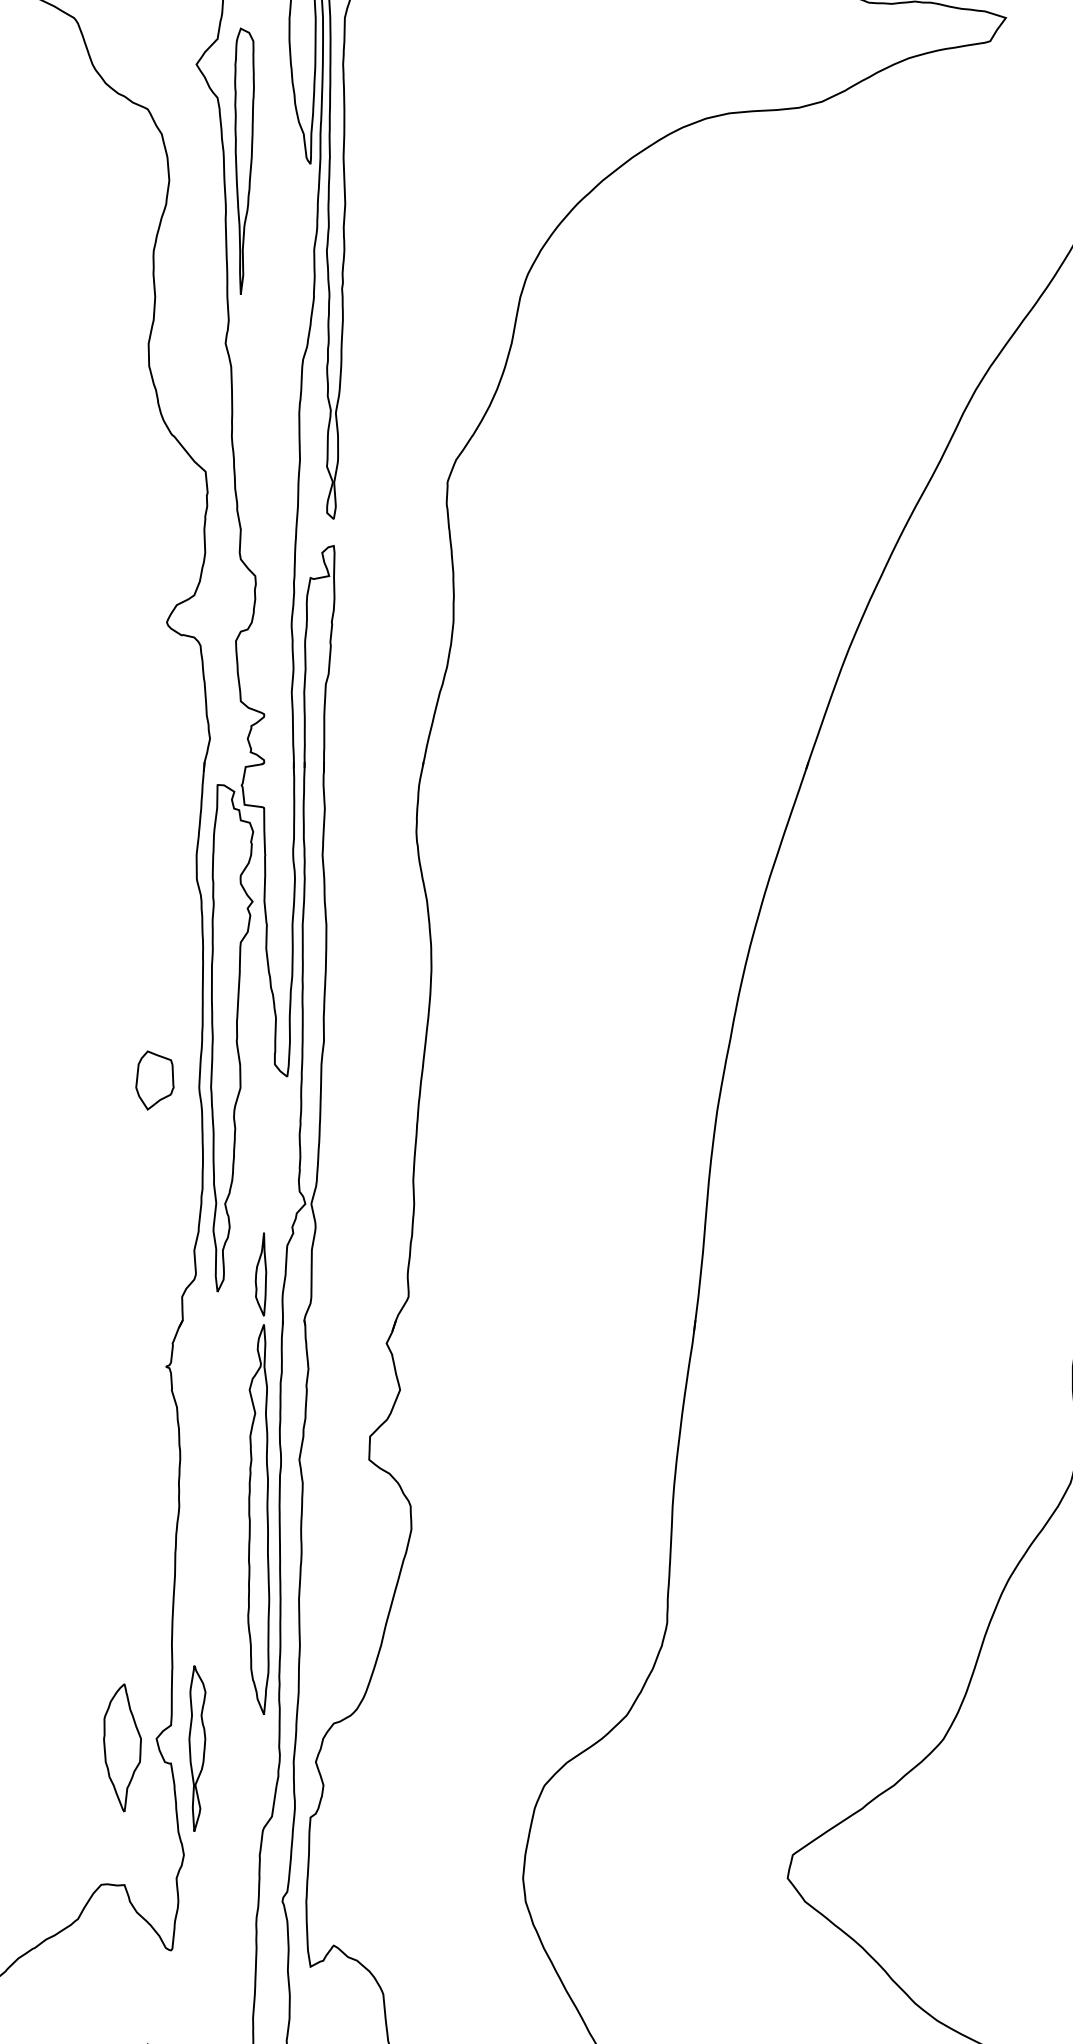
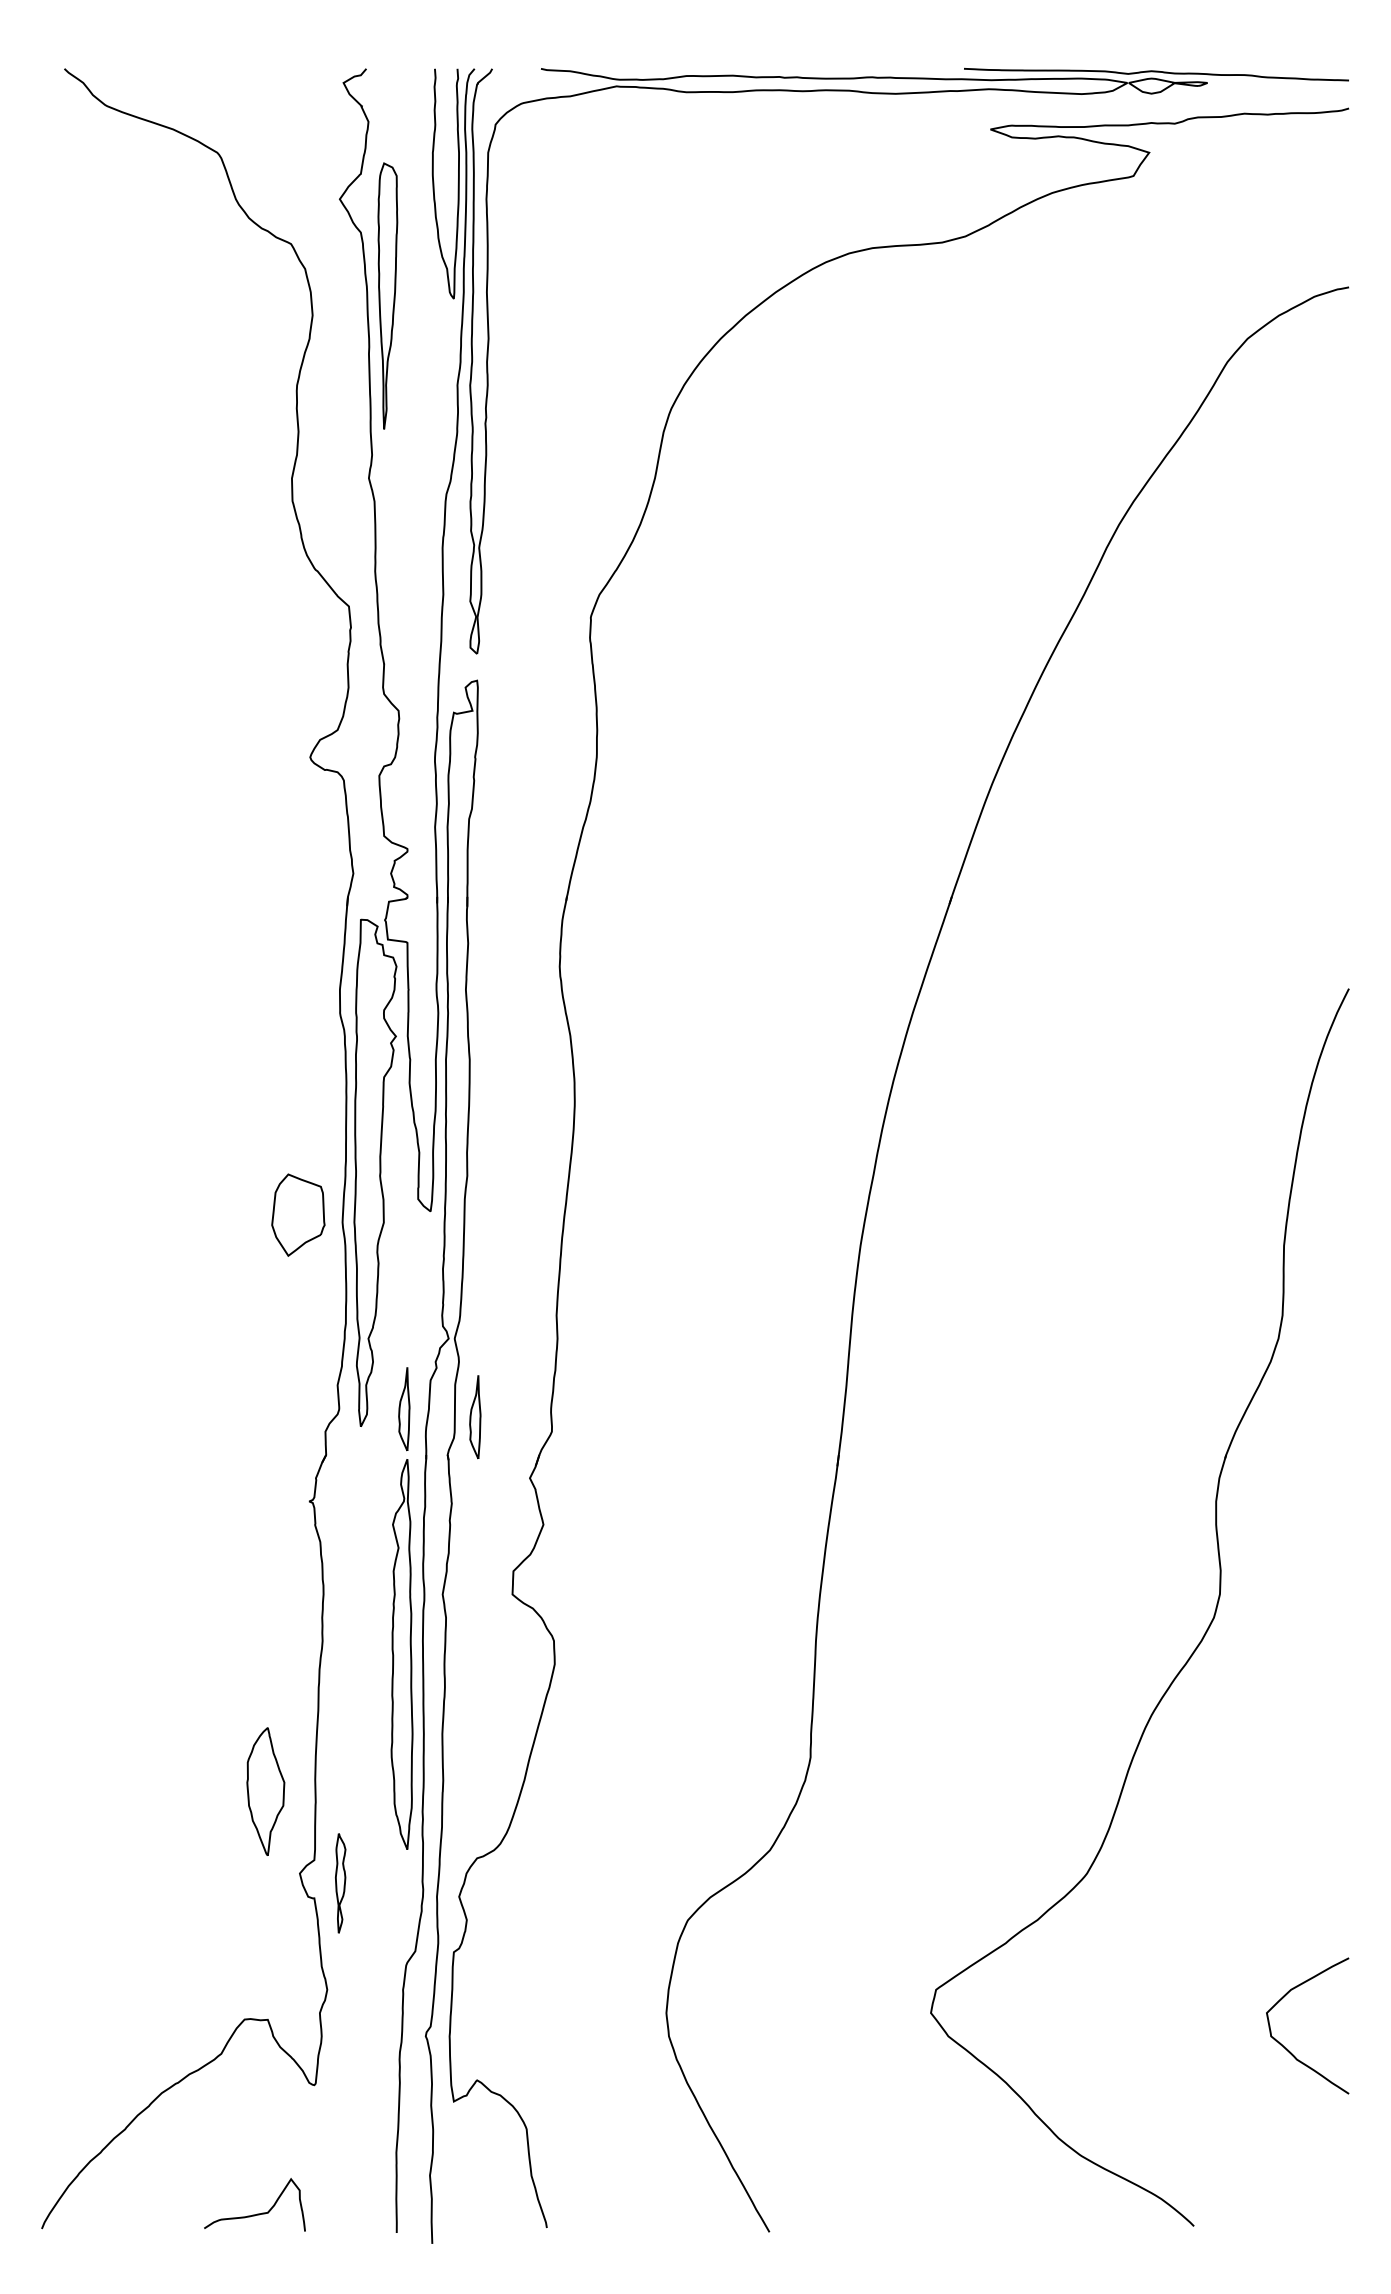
part: (154, 1080) -> (297, 1215), size x1.4
part: (332, 1282) -> (475, 1417), added
part: (122, 1747) -> (265, 1791), moved
part: (197, 1748) -> (340, 1883), size x0.6

